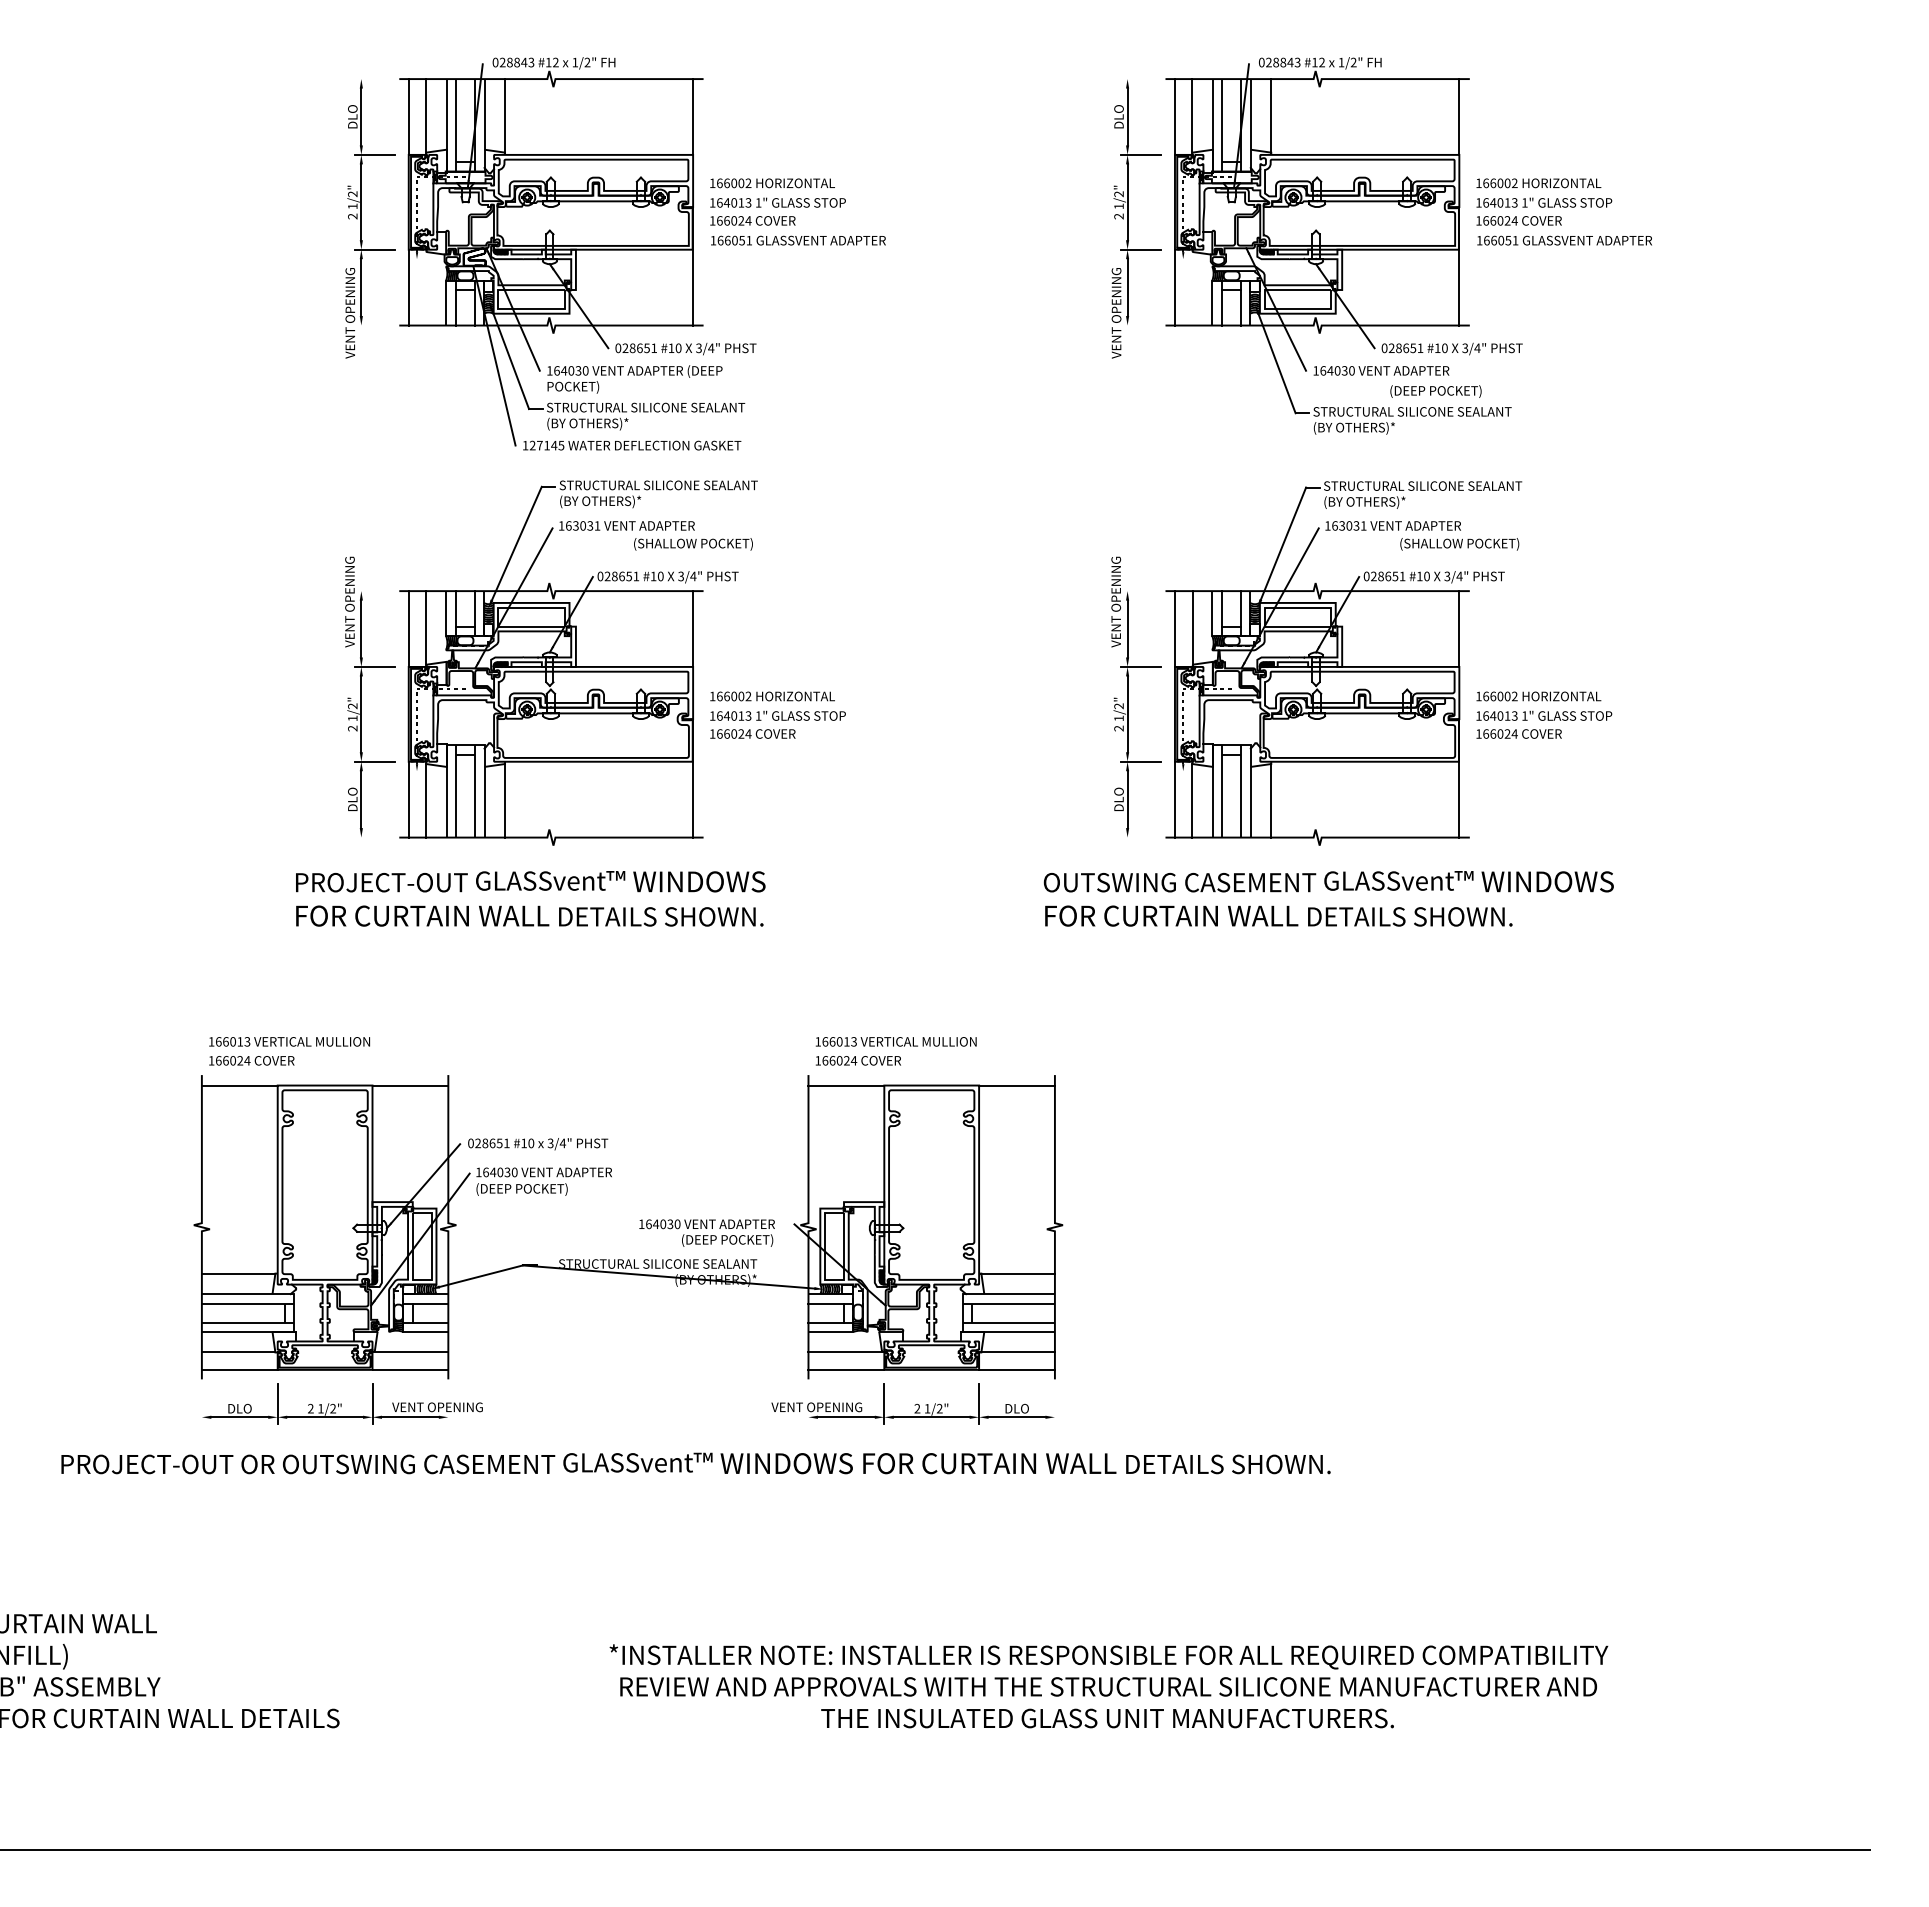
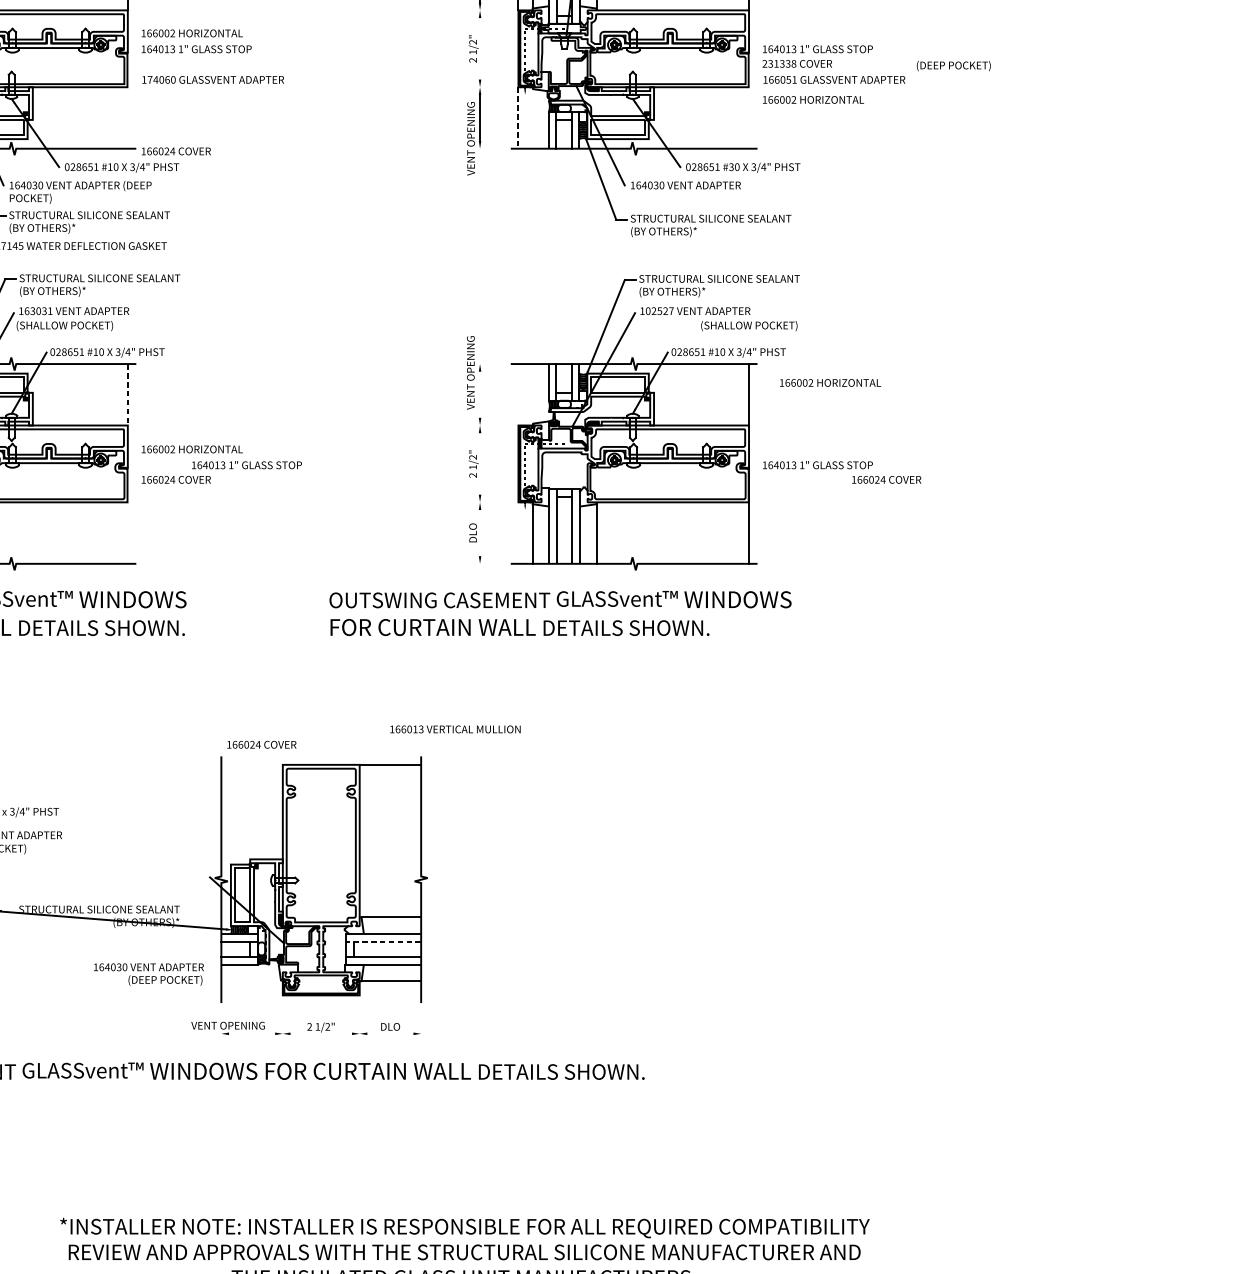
line: (1140, 154) -> (490, 10), removed
text: (1538, 183) -> (813, 100), moved
line: (1127, 202) -> (479, 48), removed
text: (752, 220) -> (175, 151), moved
text: (1496, 220) -> (779, 63), 166024 -> 231338
text: (734, 240) -> (161, 79), 166051 -> 174060
line: (1140, 249) -> (490, 87), removed
line: (692, 266) -> (127, 100), removed
line: (1458, 266) -> (748, 100), removed
line: (1174, 287) -> (518, 117), solid -> dashed
text: (1437, 348) -> (731, 167), #10 -> #30
text: (1435, 391) -> (953, 65), moved
text: (1349, 525) -> (659, 310), 163031 -> 102527
text: (693, 544) -> (64, 326), moved
line: (1127, 628) -> (479, 394), removed
line: (1174, 628) -> (518, 394), removed
line: (1192, 628) -> (532, 394), removed
line: (693, 629) -> (128, 395), solid -> dashed
line: (1140, 666) -> (490, 425), removed
text: (1538, 696) -> (830, 382), moved
line: (1127, 714) -> (479, 464), removed
text: (777, 715) -> (246, 464), moved
text: (1518, 733) -> (886, 479), moved
line: (1140, 761) -> (490, 502), removed
line: (693, 778) -> (128, 515), removed
line: (1127, 799) -> (479, 532), removed
line: (1174, 799) -> (518, 532), removed
text: (1328, 898) -> (560, 613), moved
text: (895, 1041) -> (454, 729), moved
line: (846, 1085) -> (252, 764), removed
text: (706, 1232) -> (148, 973), moved
line: (1008, 1303) -> (383, 941), solid -> dashed
line: (845, 1351) -> (251, 980), removed
line: (846, 1369) -> (252, 995), removed
line: (1016, 1369) -> (390, 995), removed
line: (884, 1404) -> (282, 1023), removed
line: (979, 1404) -> (360, 1023), removed
line: (845, 1417) -> (251, 1033), removed
line: (931, 1417) -> (321, 1033), removed
line: (1016, 1417) -> (390, 1033), removed

